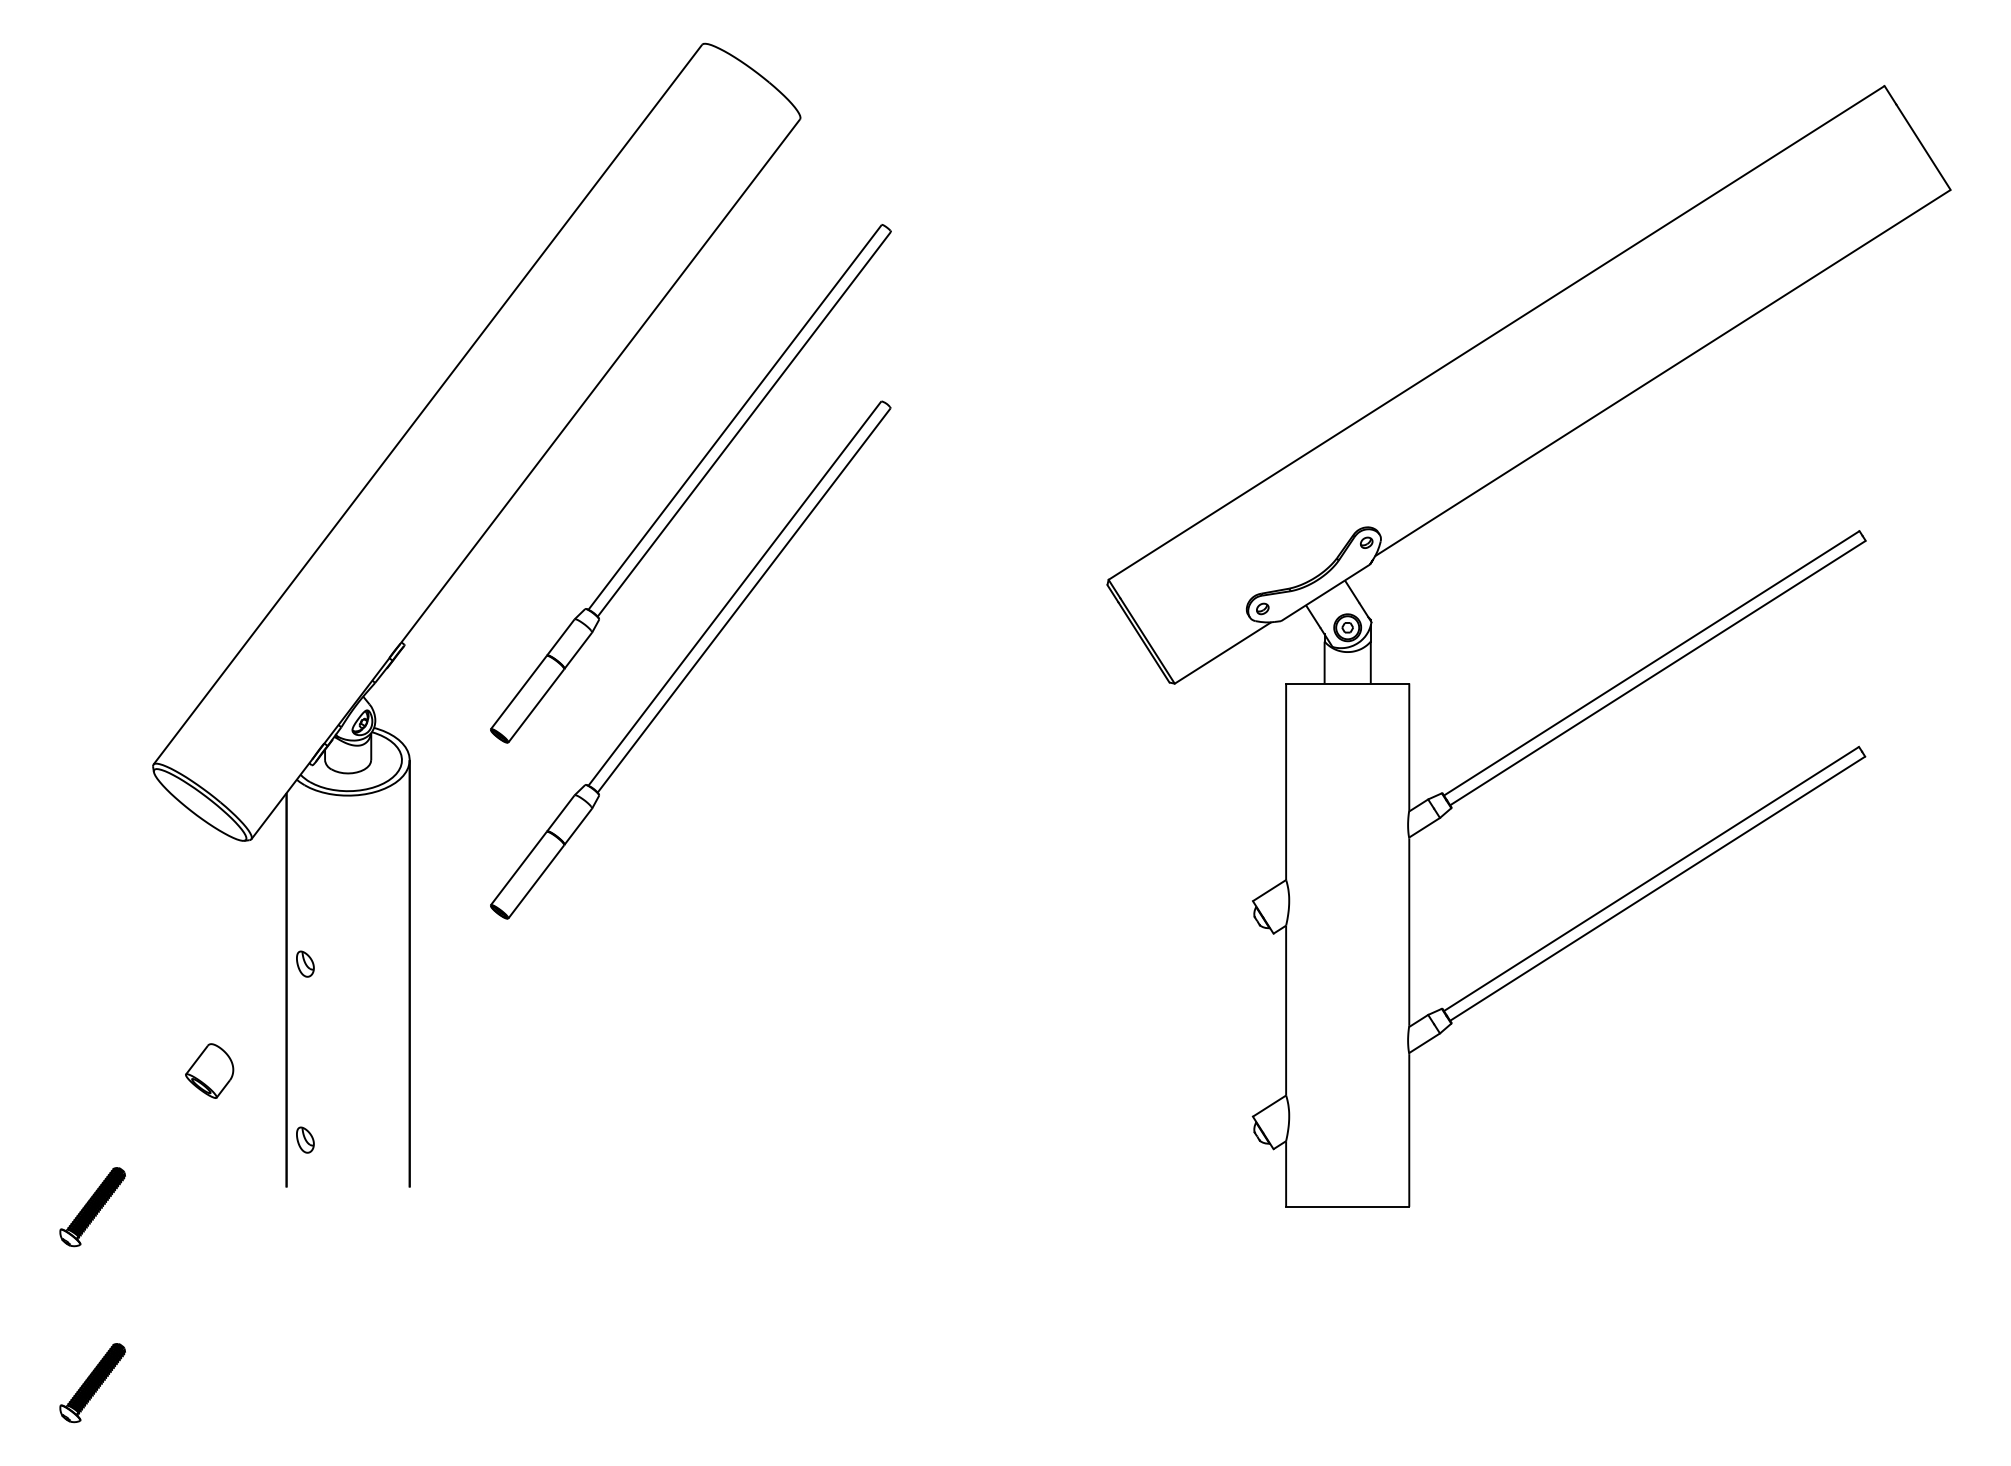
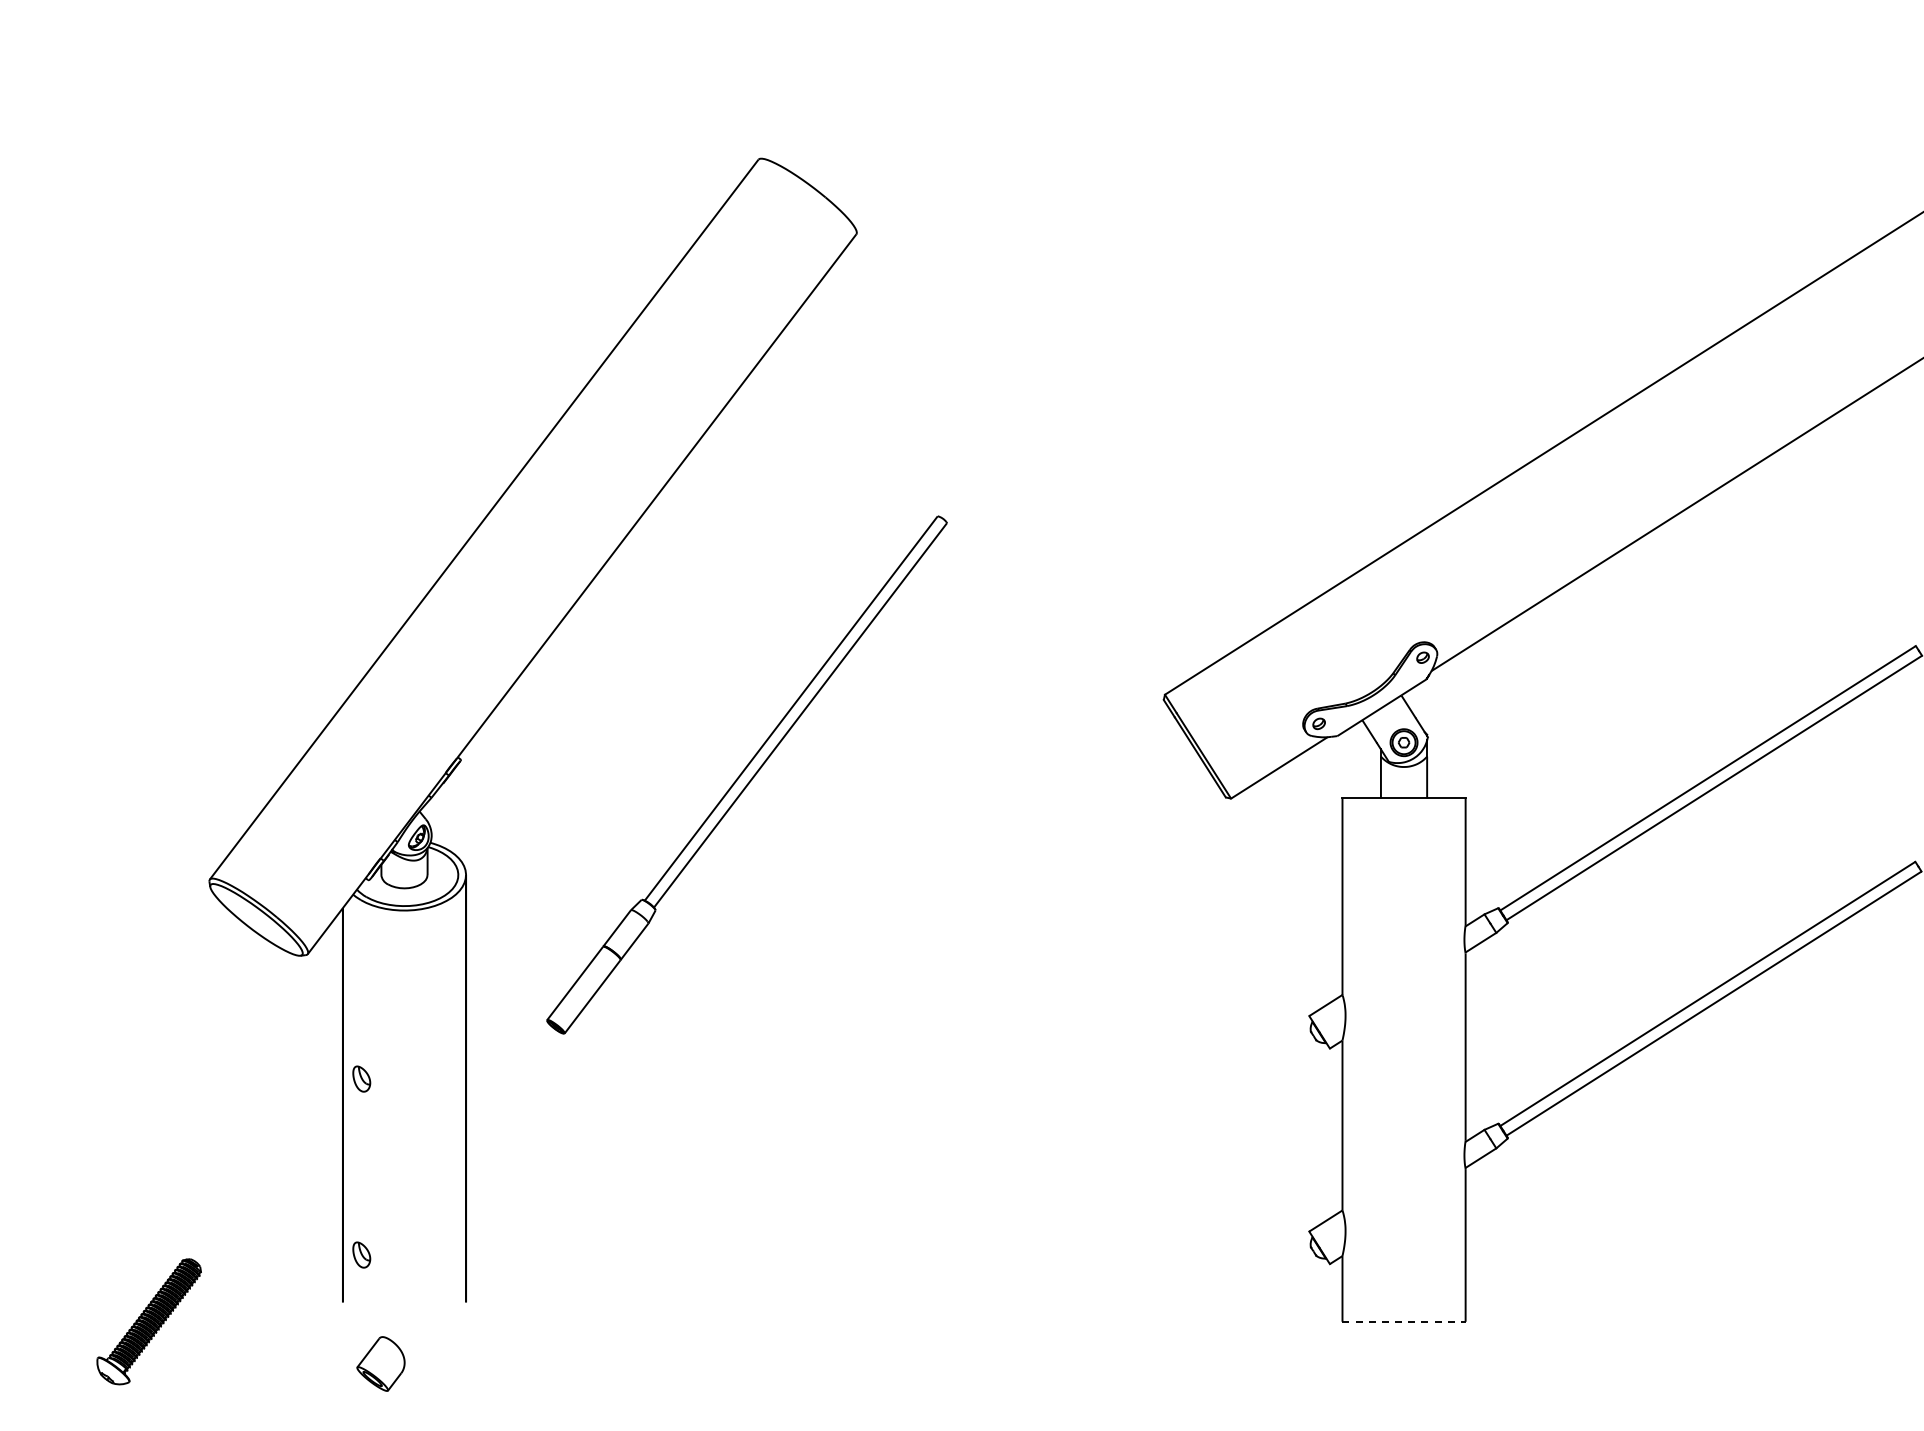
part: (690, 483) -> (746, 598), removed
part: (209, 1070) -> (380, 1363), moved
line: (1347, 1206) -> (1403, 1321), solid -> dashed
part: (92, 1207) -> (148, 1322), size x1.6

